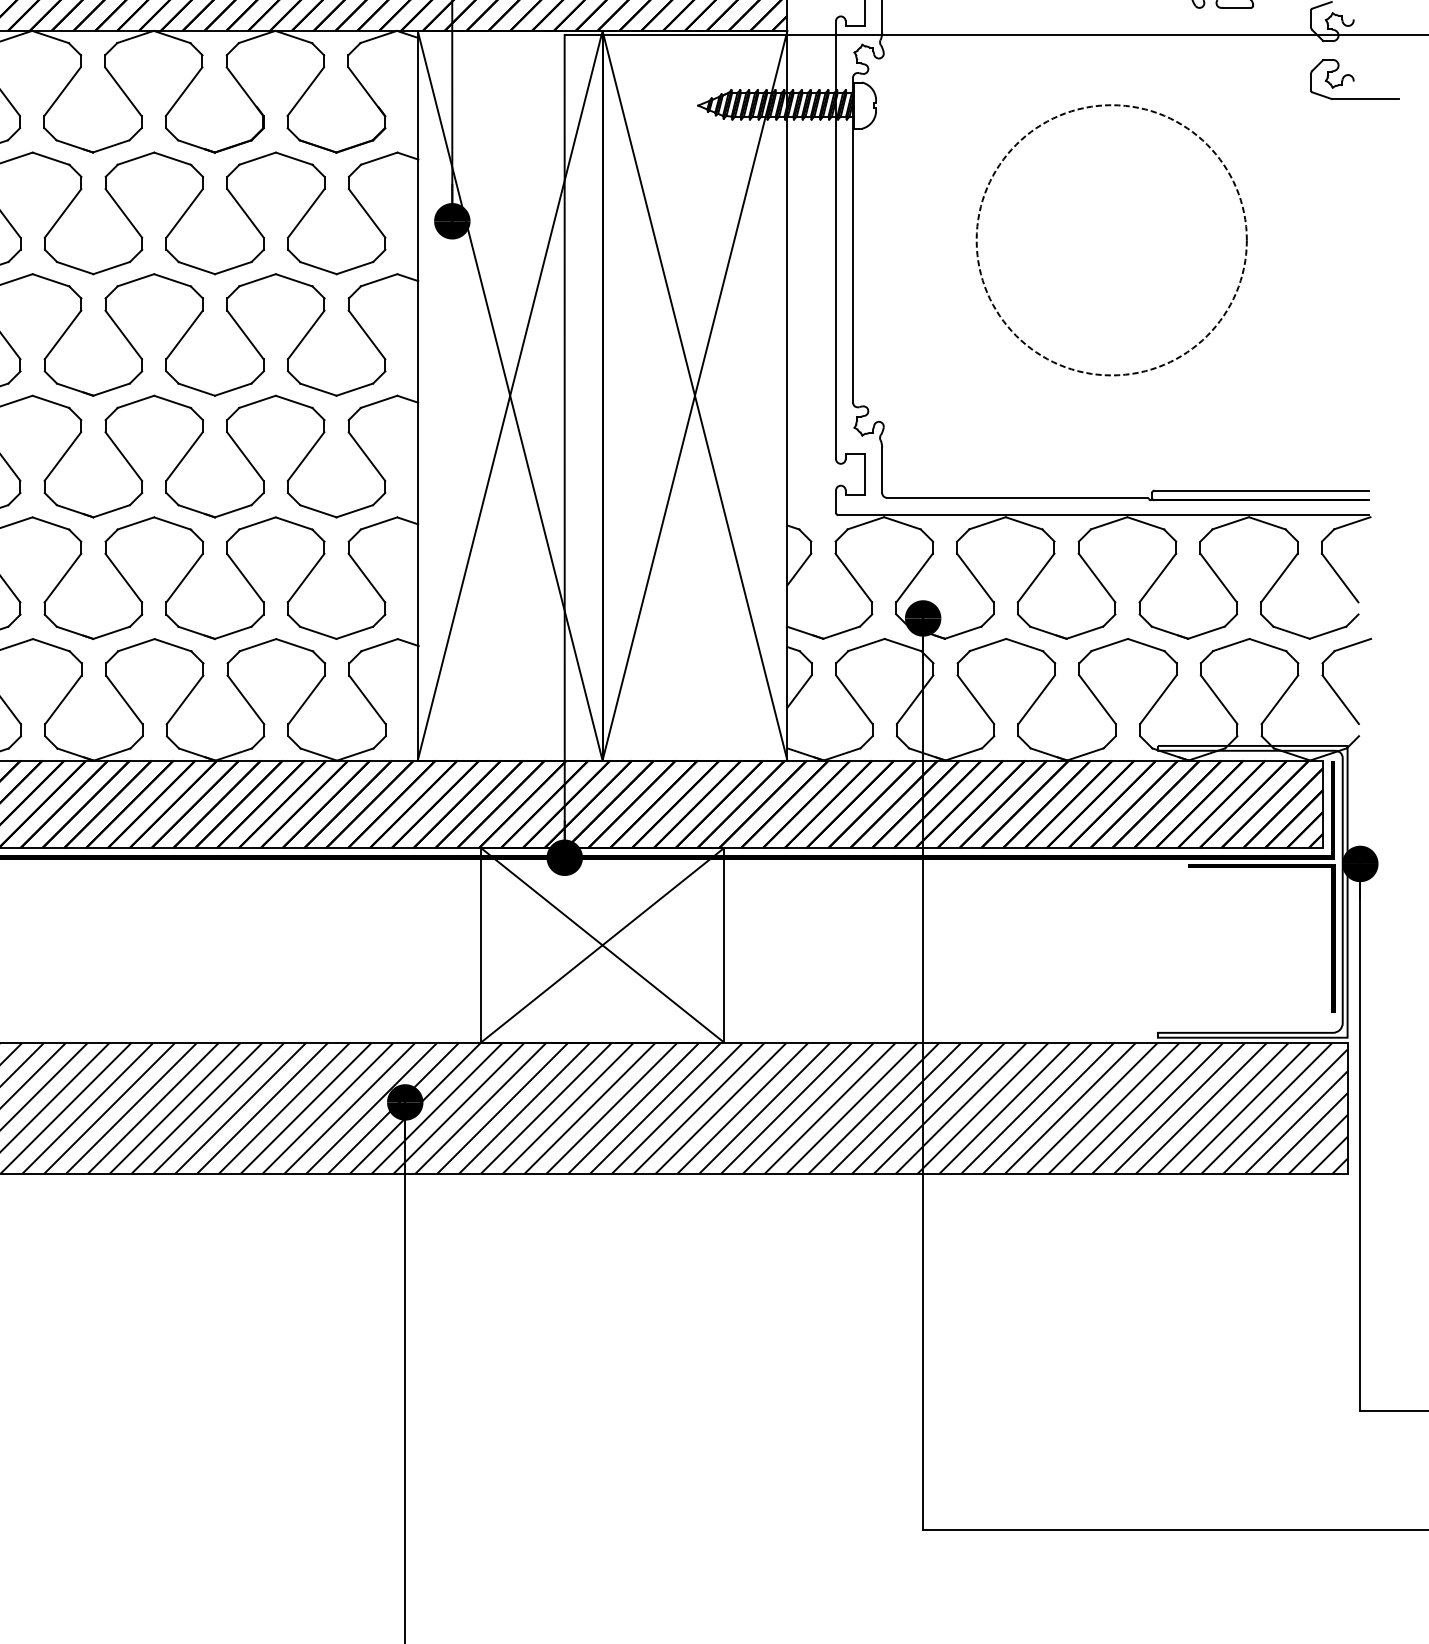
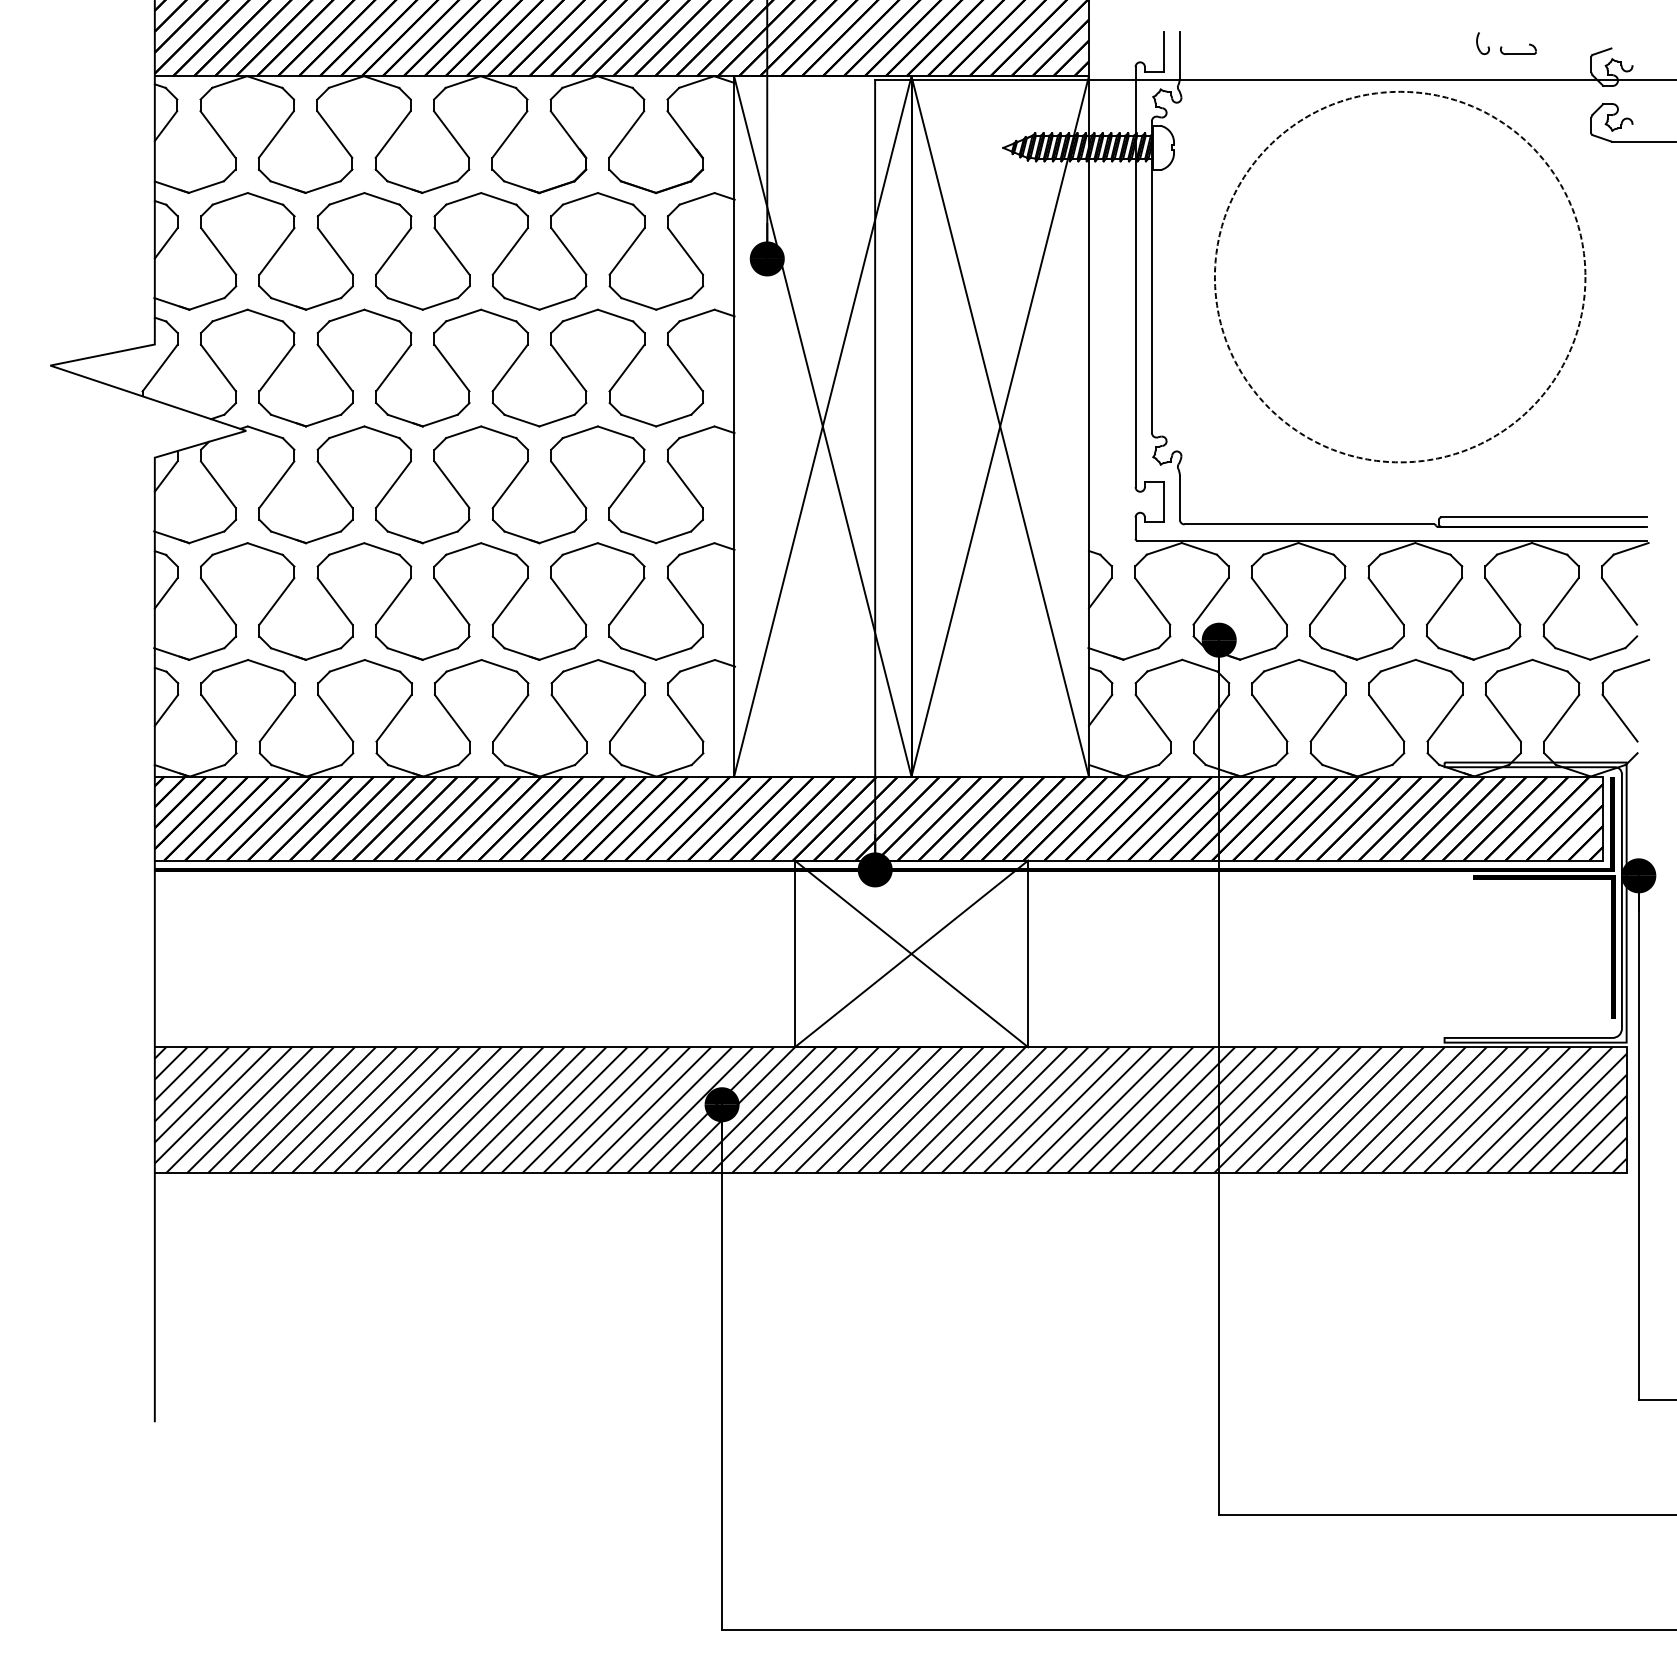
circle: (1111, 240) -> (1400, 277), size x1.43

